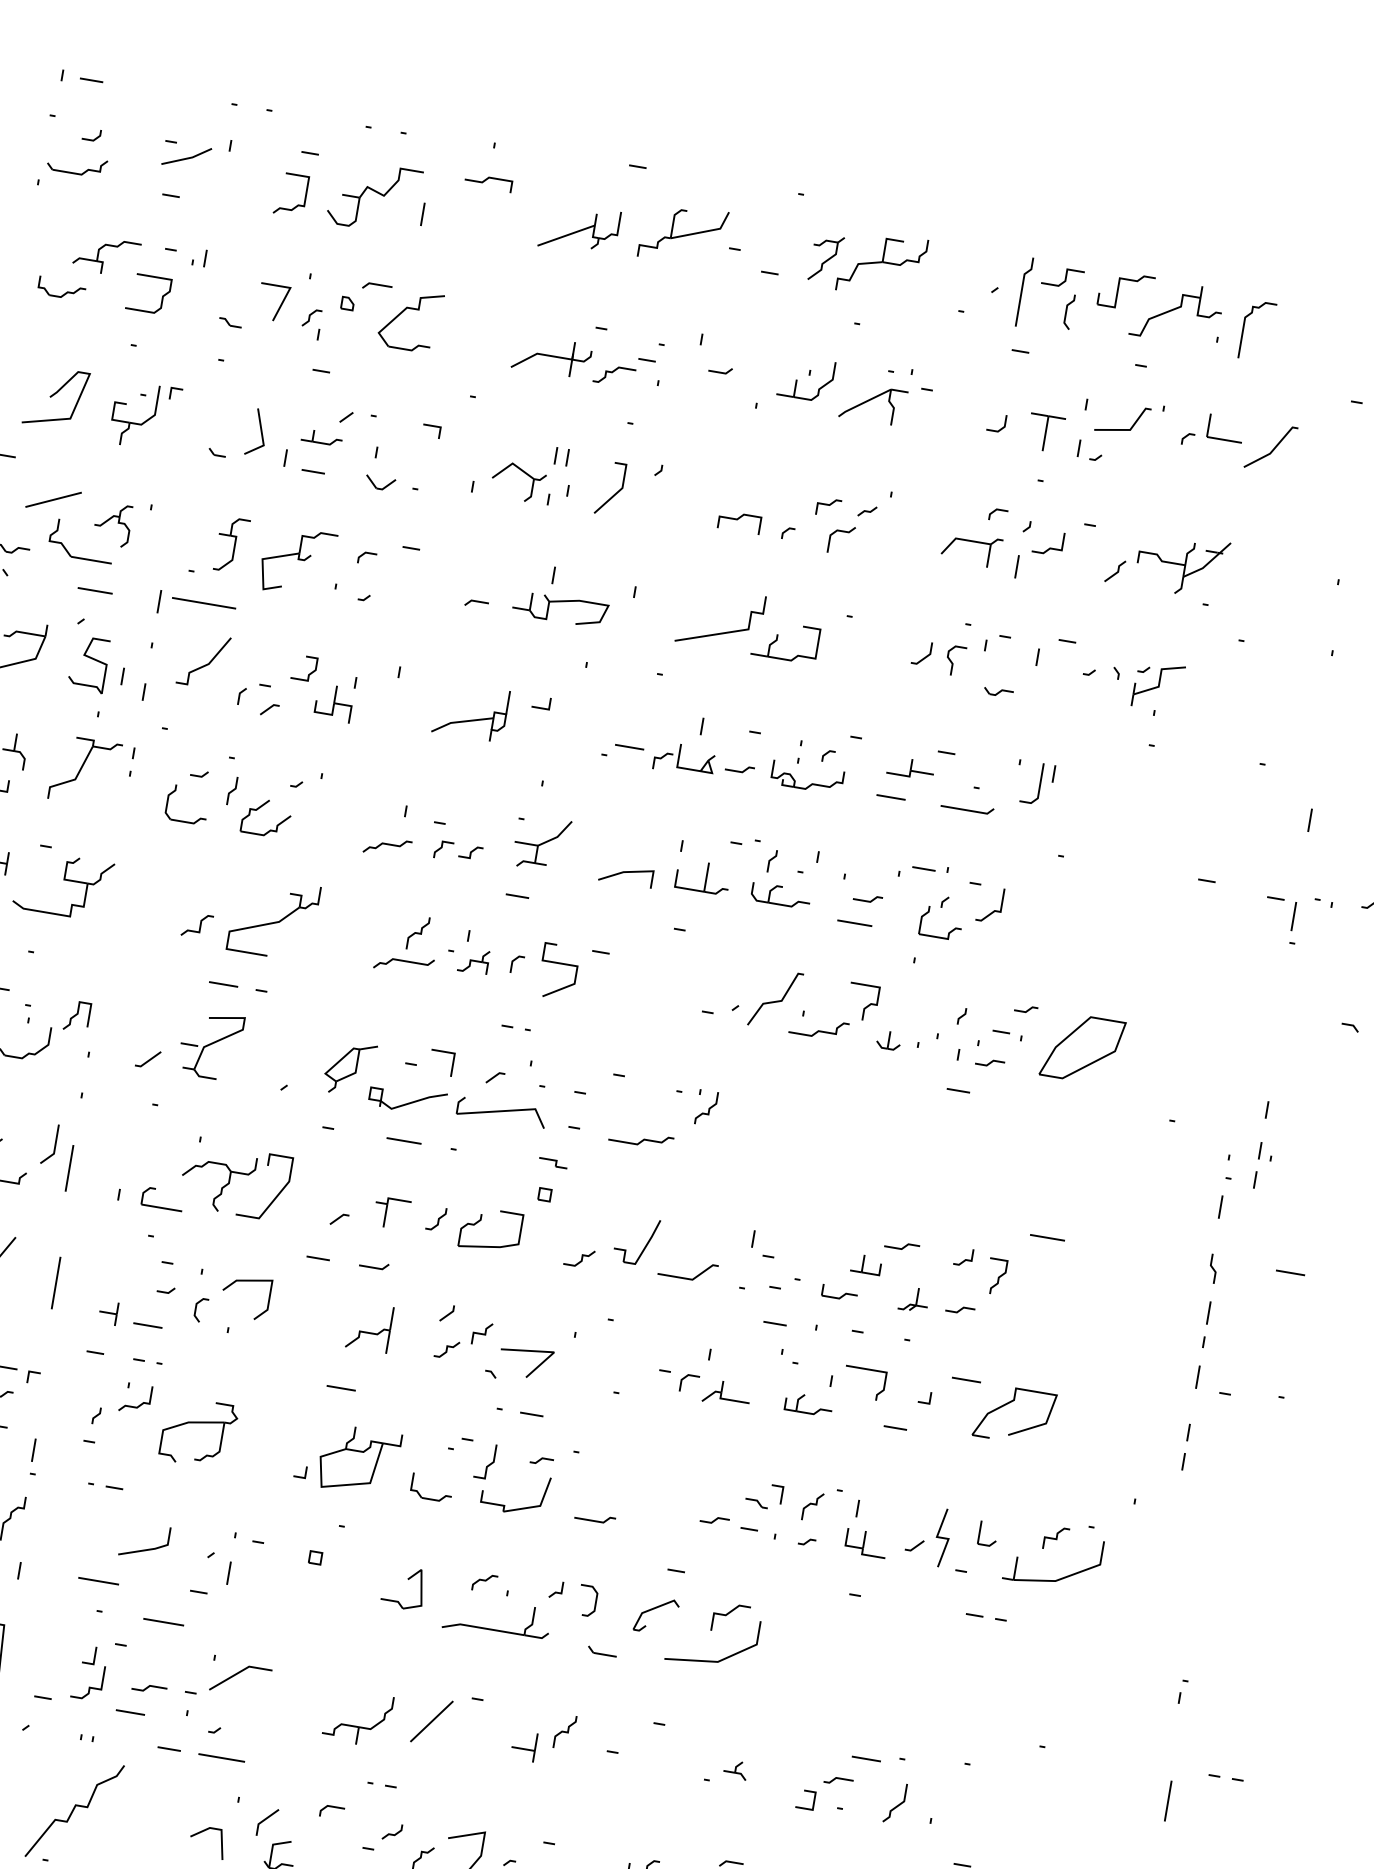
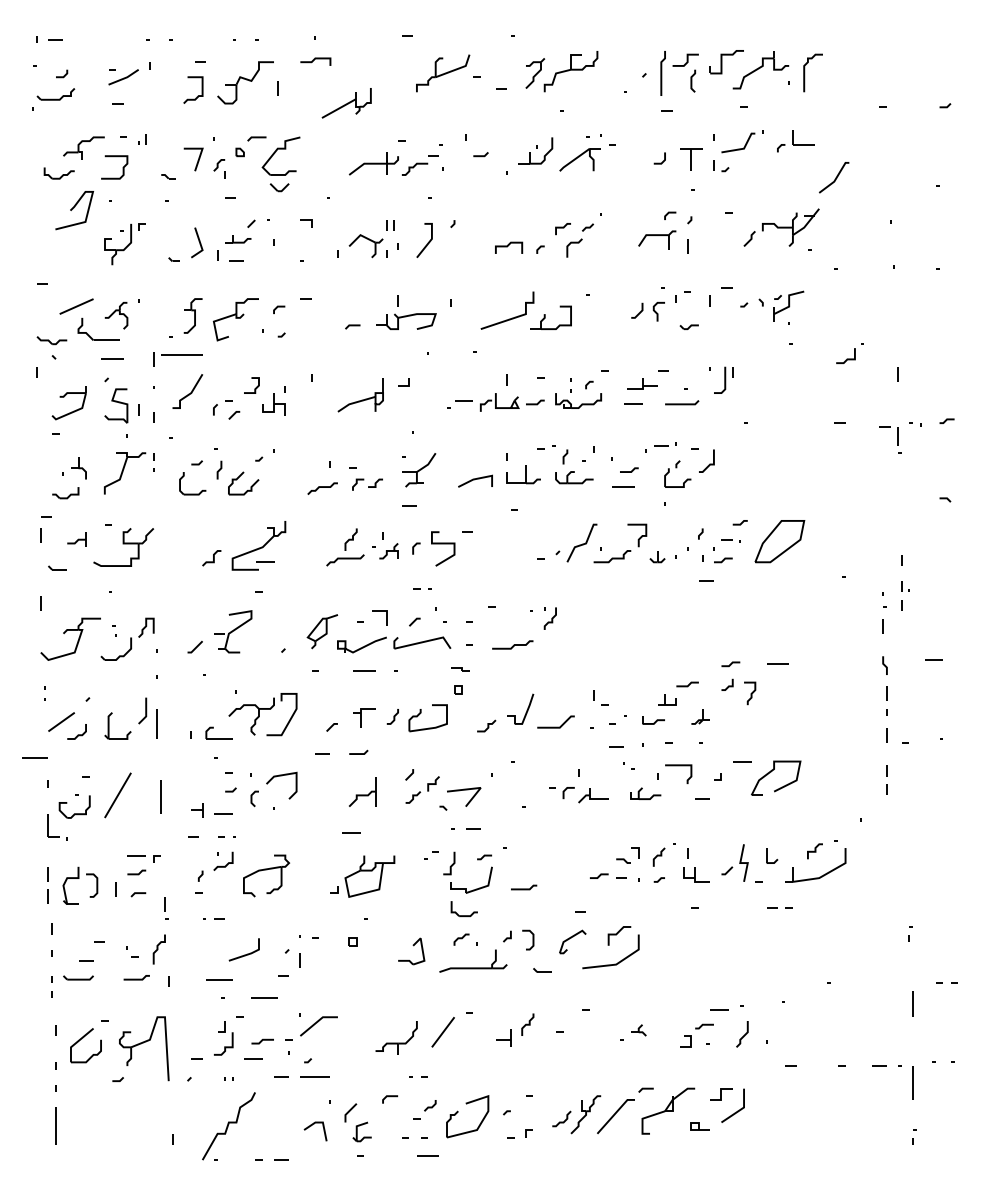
part: (579, 229) -> (346, 103), moved
curve: (54, 396) -> (73, 209), moved
line: (1273, 447) -> (835, 177), moved
part: (380, 483) -> (279, 187), moved
line: (1048, 546) -> (846, 358), moved
line: (223, 983) -> (265, 561), moved
line: (959, 1310) -> (730, 664), moved
part: (428, 1497) -> (463, 915), moved

